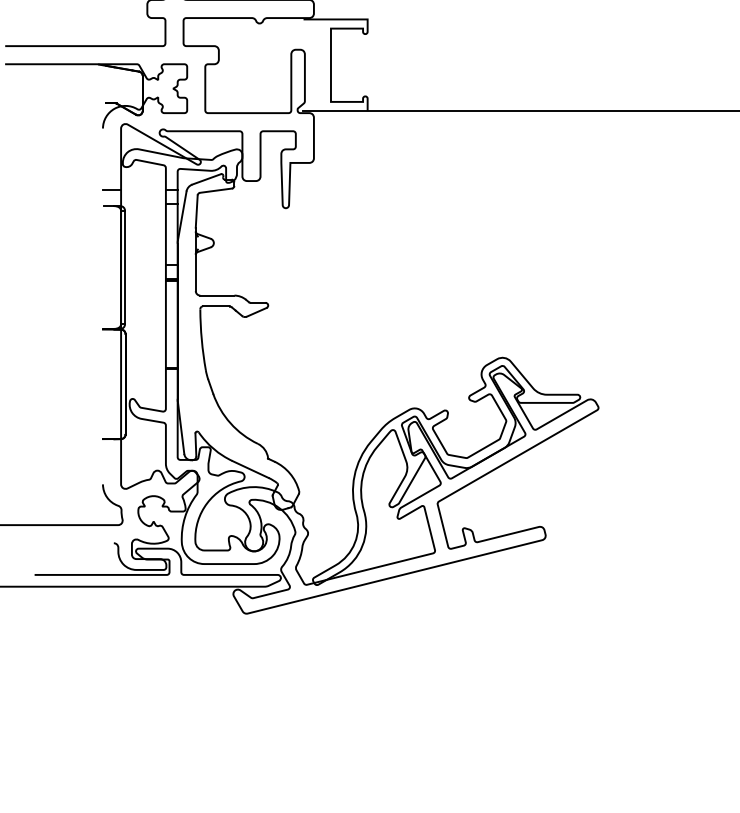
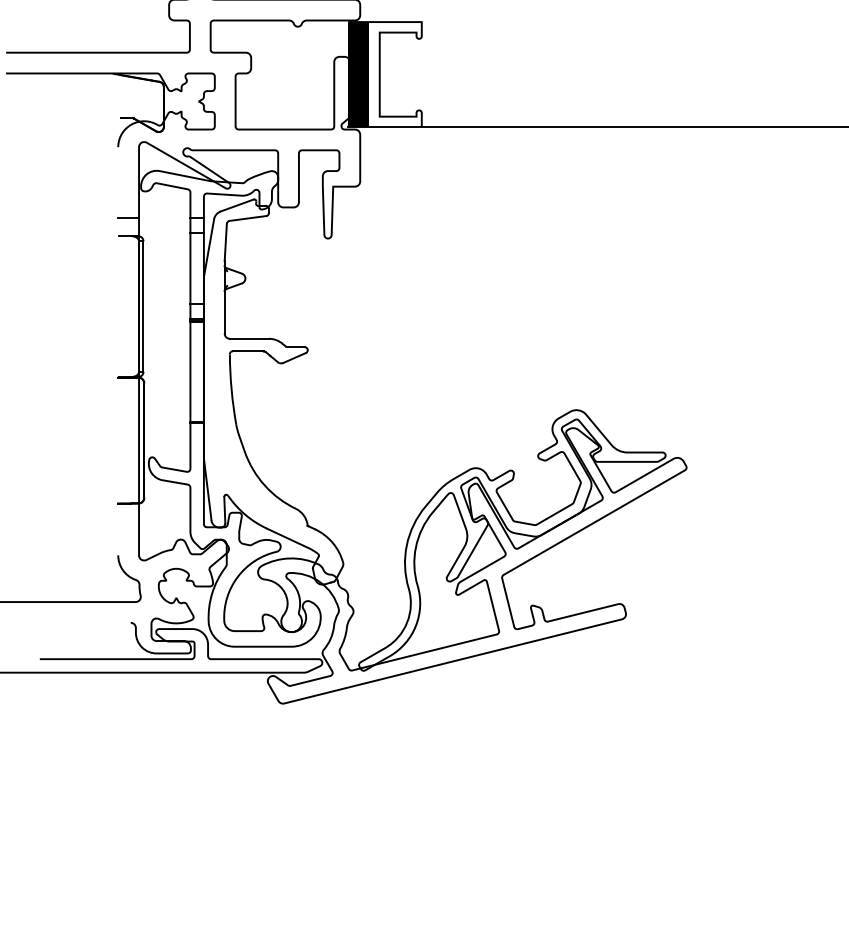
fill: (312, 65) -> (358, 74), added

